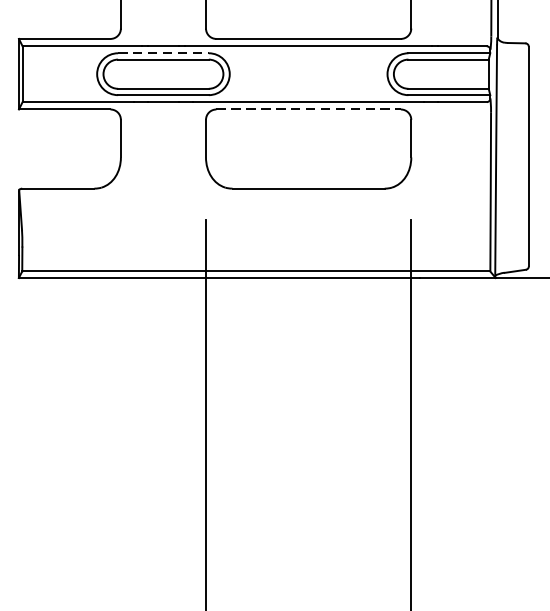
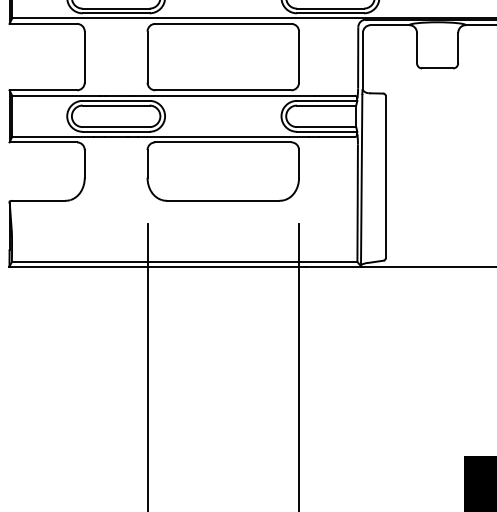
line: (163, 52) -> (116, 100), dashed -> solid
line: (308, 109) -> (223, 142), dashed -> solid

